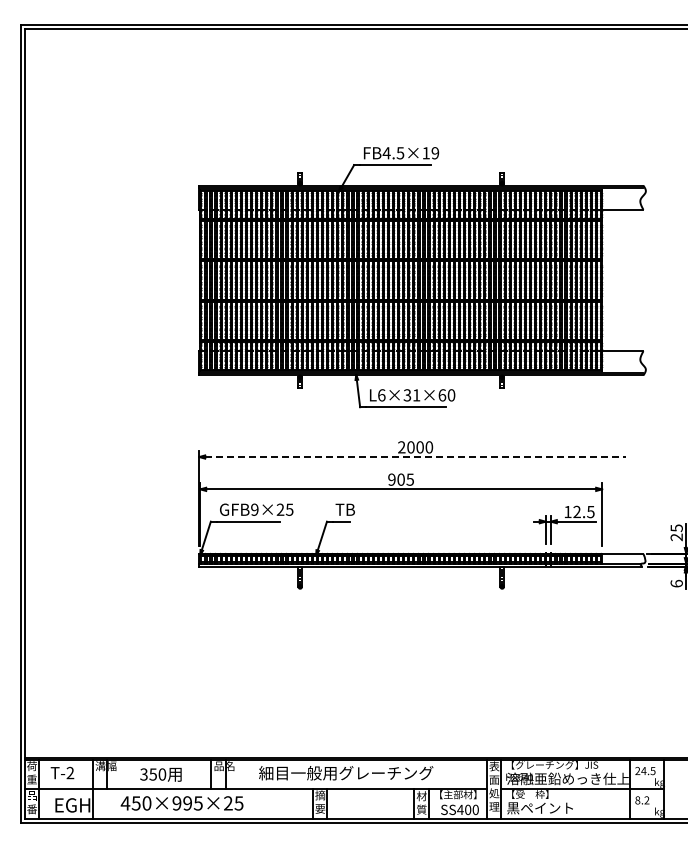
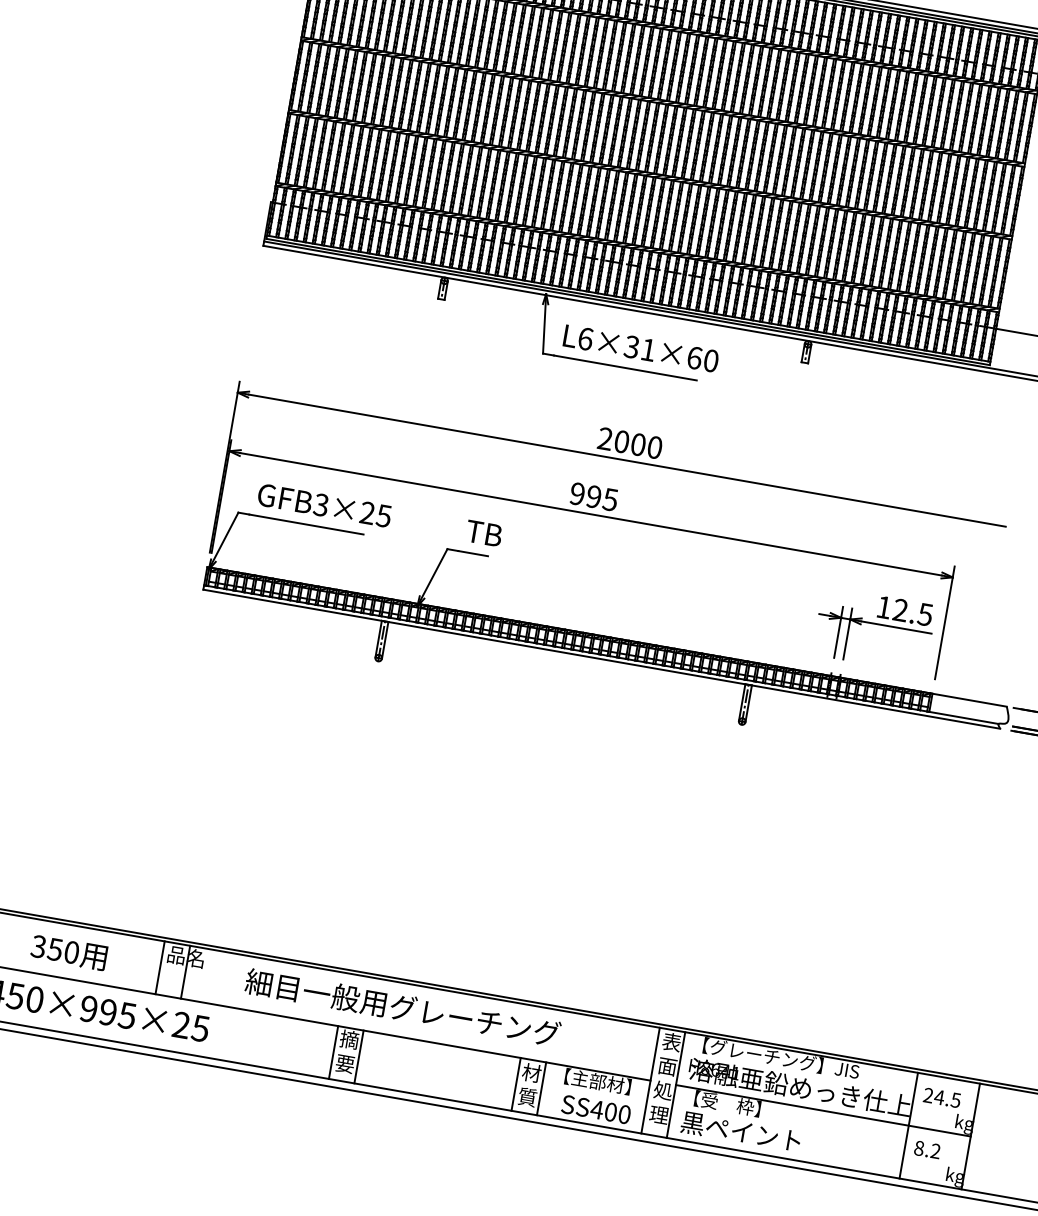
line: (416, 457) -> (628, 461), dashed -> solid
text: (400, 479) -> (592, 496), 905 -> 995
text: (254, 509) -> (320, 504), GFB9×25 -> GFB3×25

